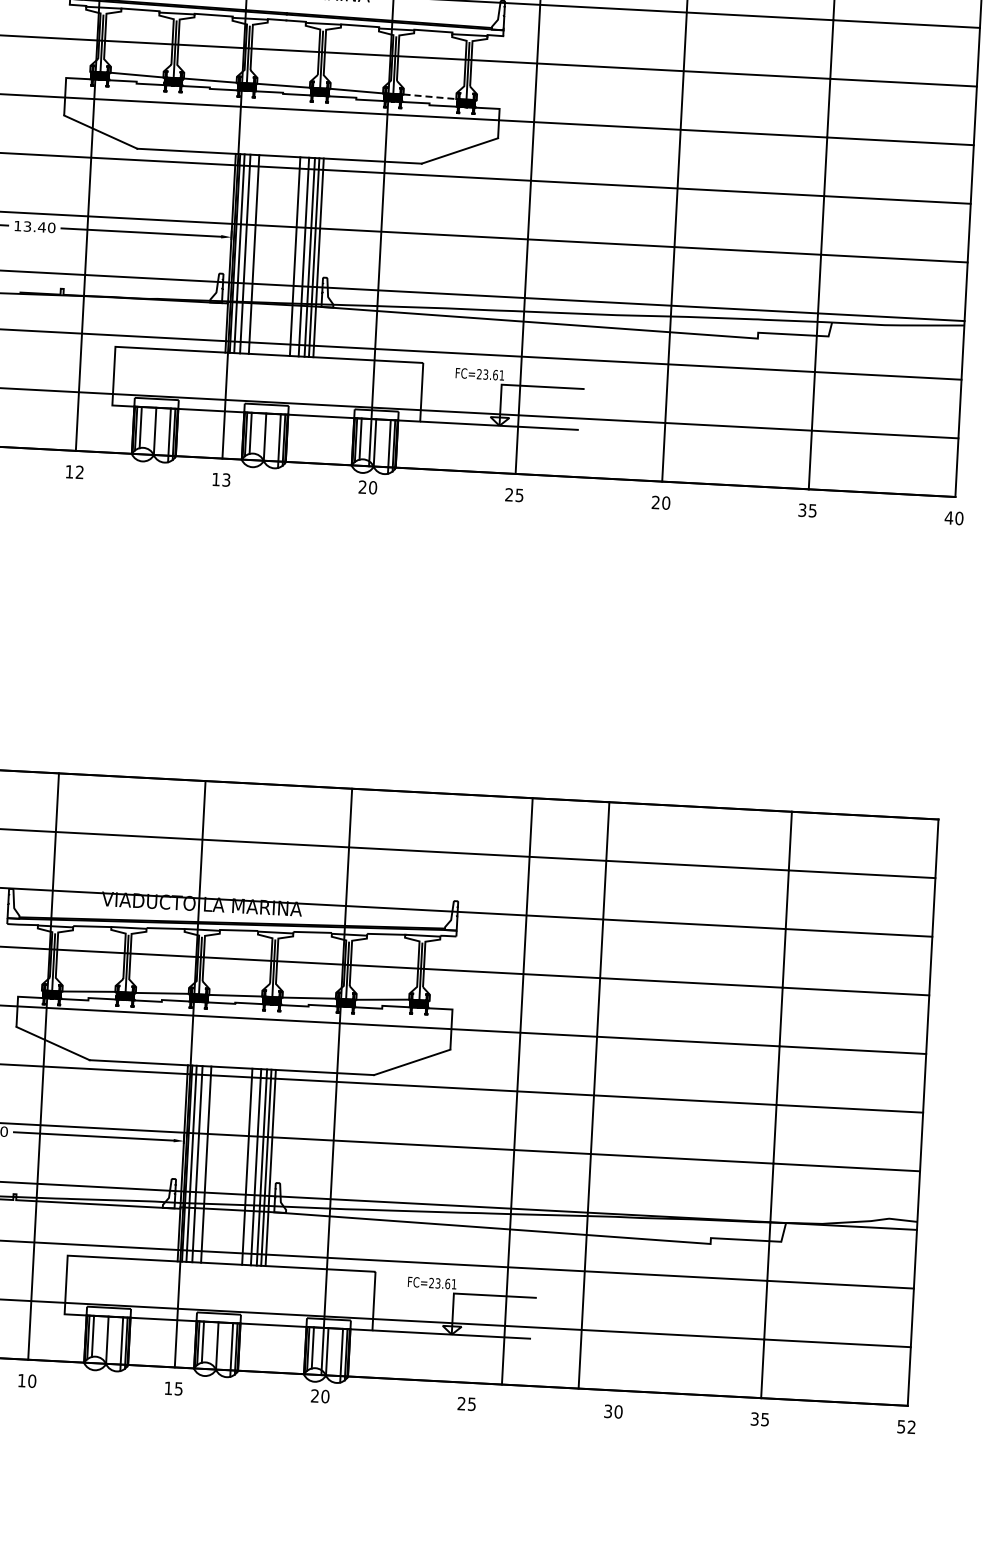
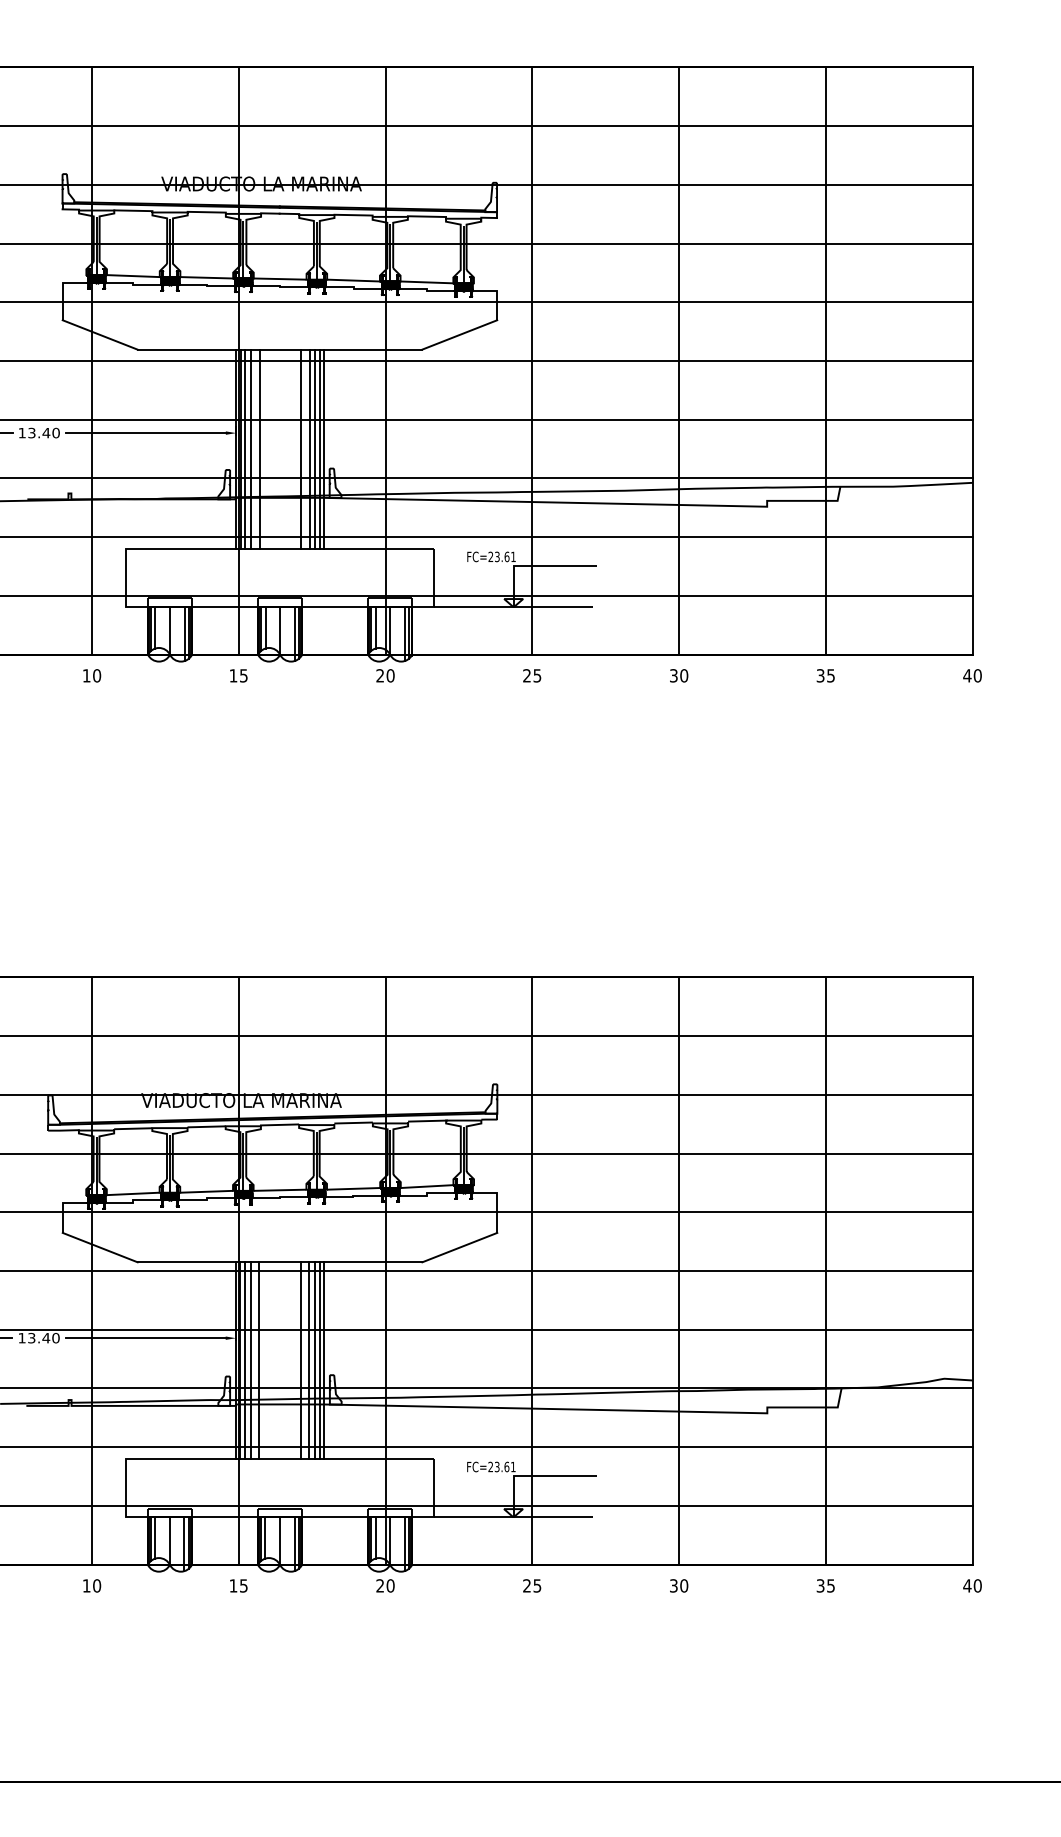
line: (430, 96) -> (427, 282), dashed -> solid
text: (80, 472) -> (97, 675), 12 -> 10
text: (226, 479) -> (243, 675), 13 -> 15
text: (655, 502) -> (673, 675), 20 -> 30
line: (517, 1090) -> (532, 1270), moved
line: (594, 1094) -> (679, 1270), moved
text: (906, 1426) -> (972, 1585), 52 -> 40

